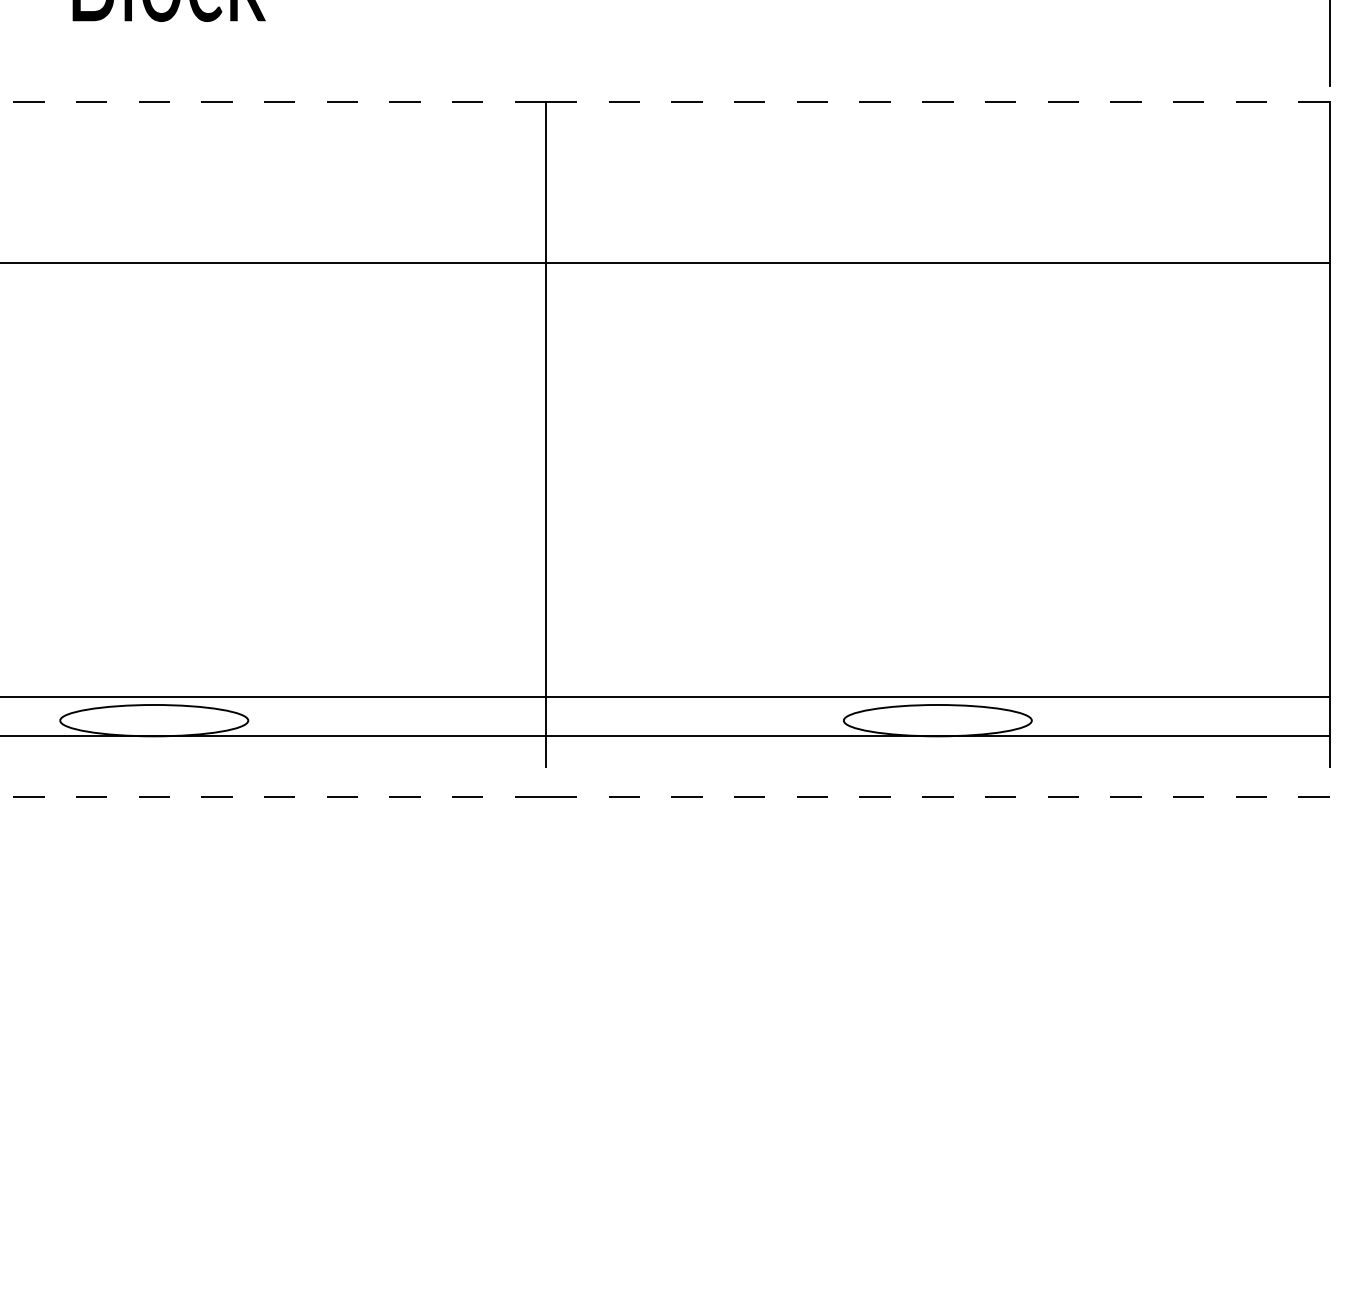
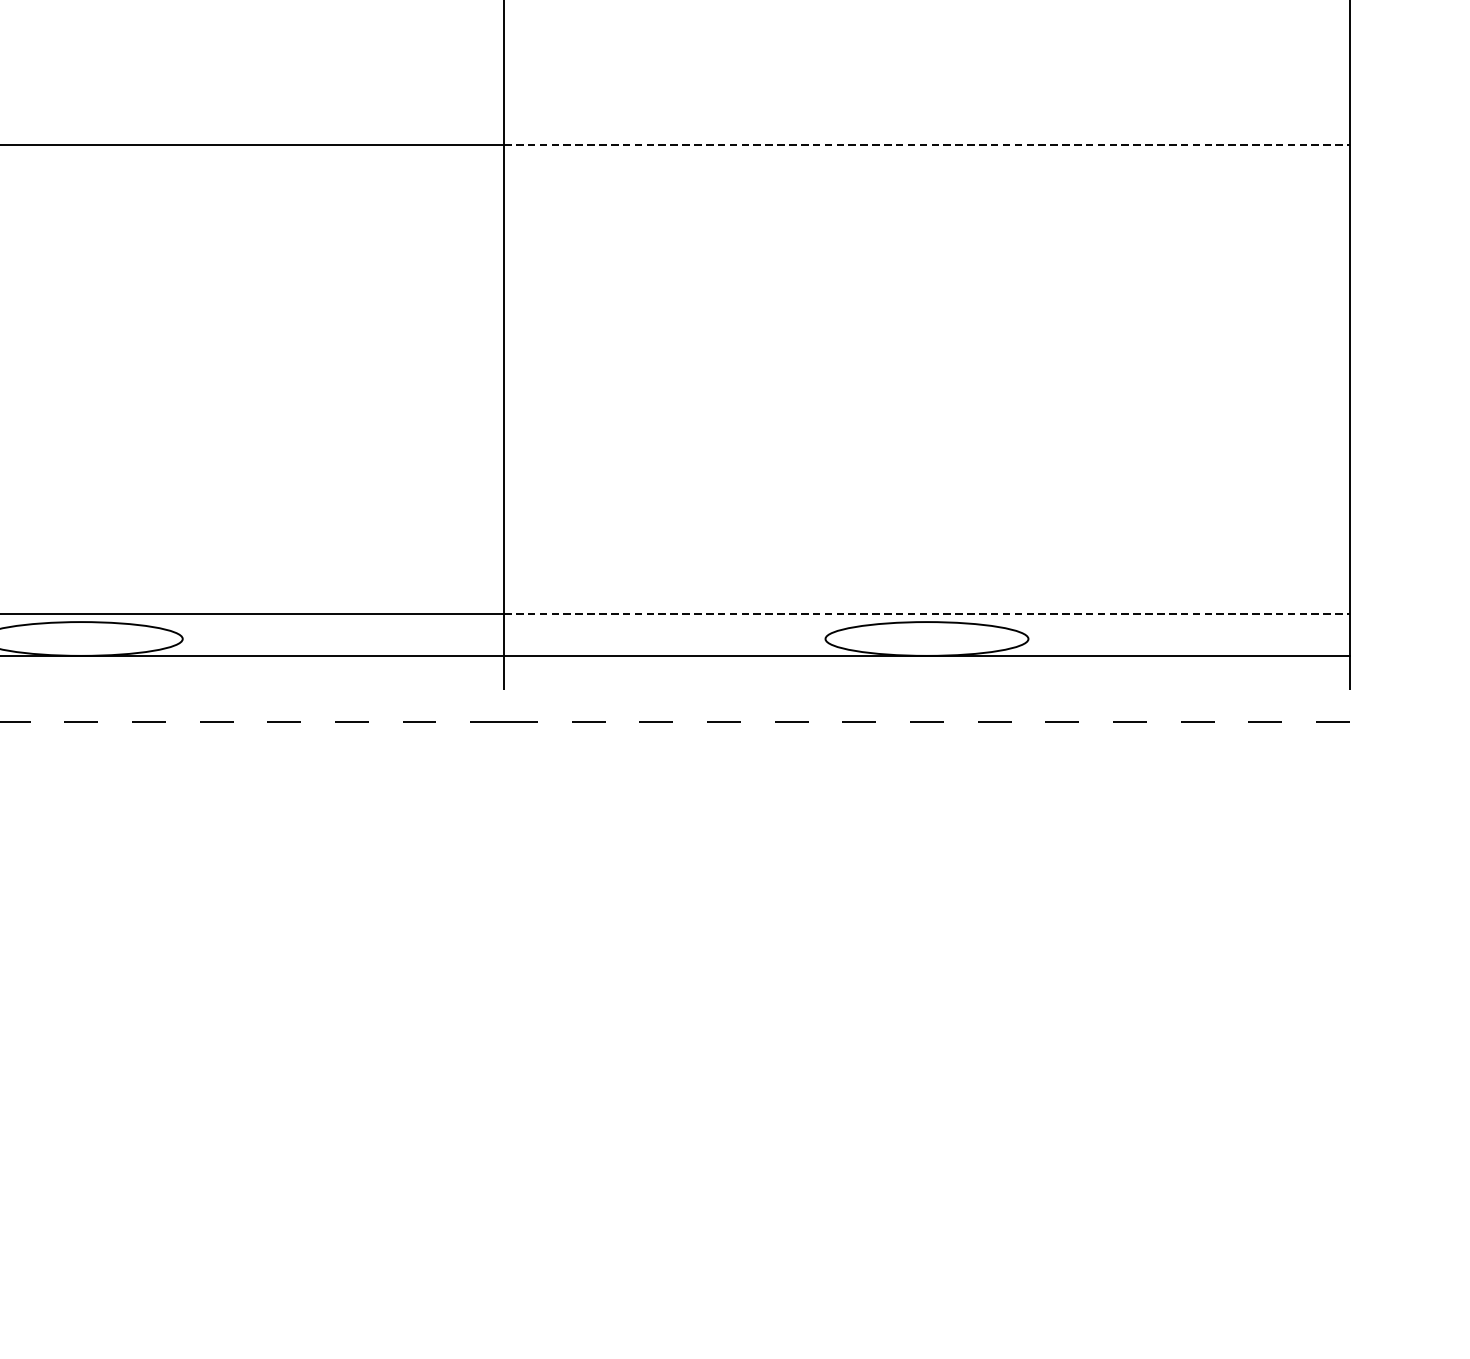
line: (937, 263) -> (926, 145), solid -> dashed
line: (937, 697) -> (926, 613), solid -> dashed

